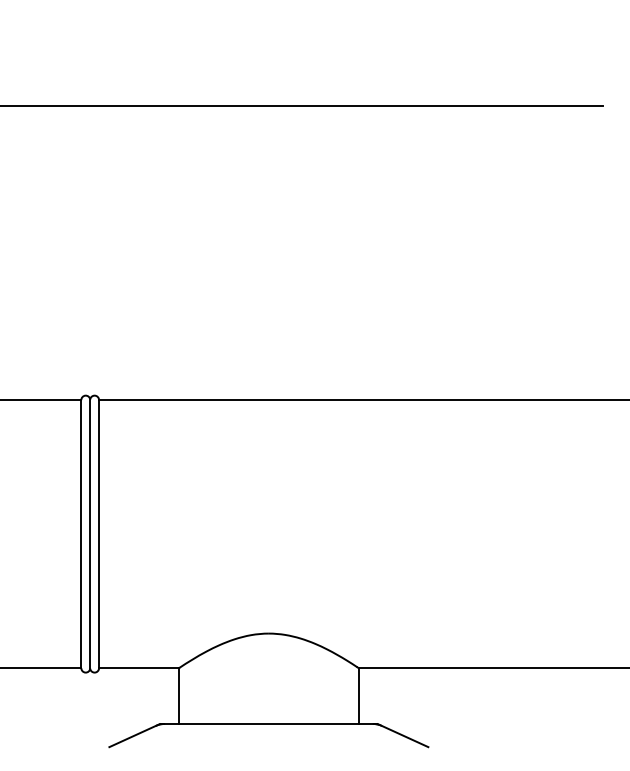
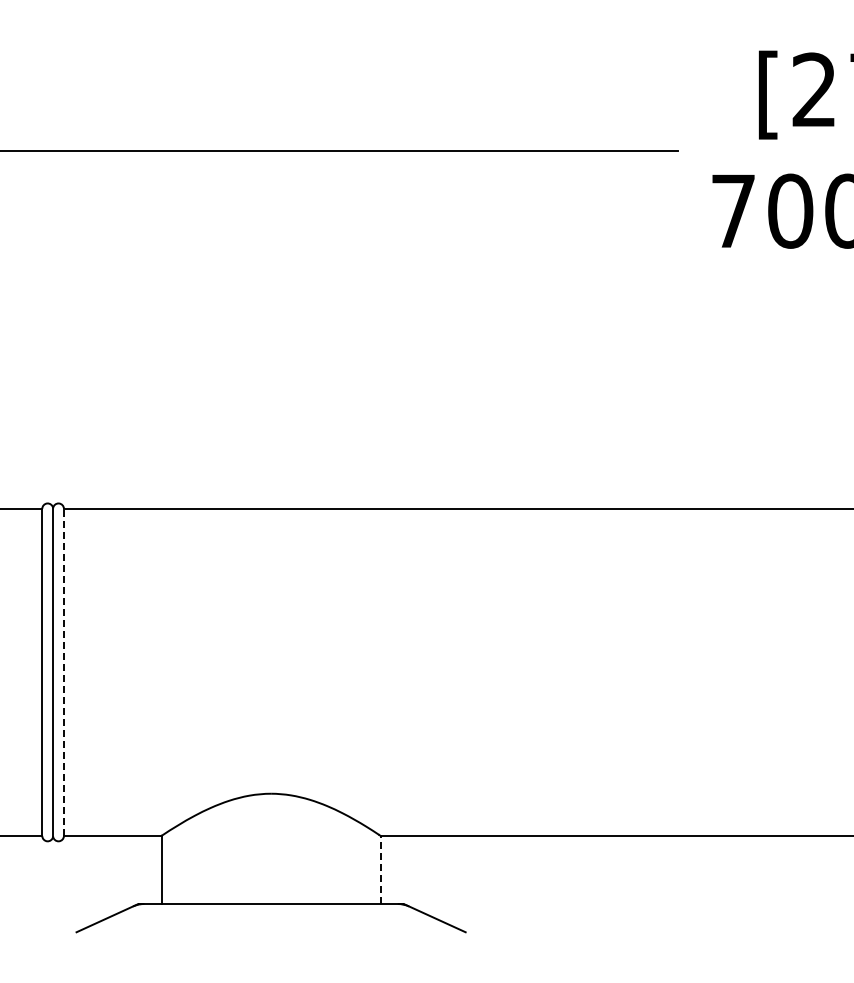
line: (98, 533) -> (63, 671), solid -> dashed
line: (358, 695) -> (380, 869), solid -> dashed

